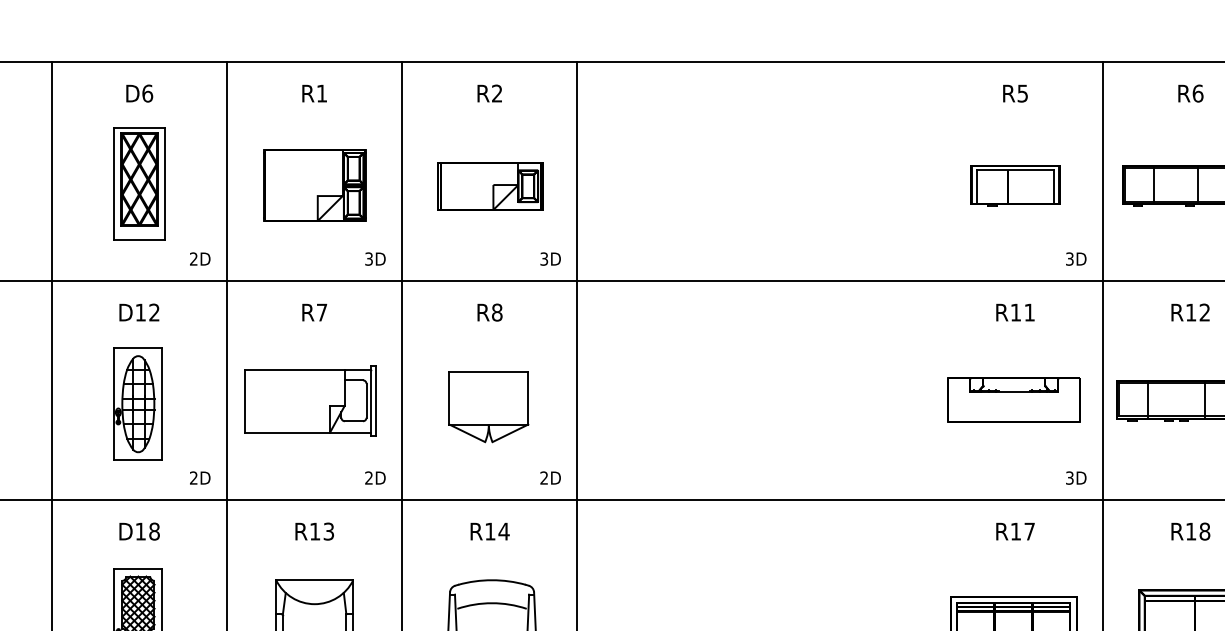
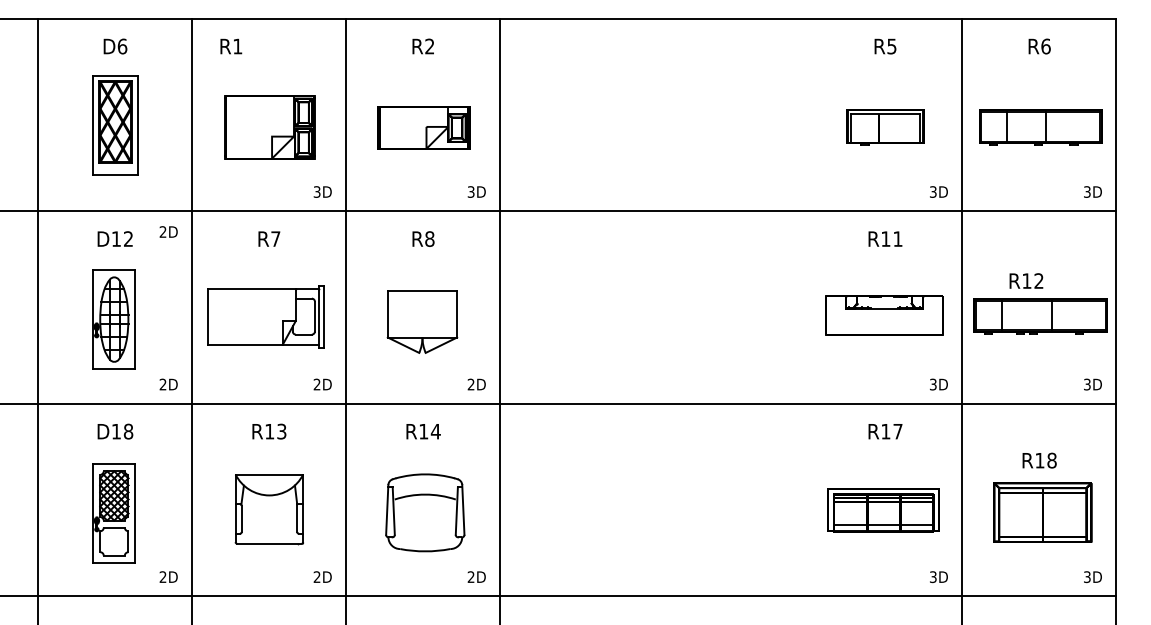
text: (314, 93) -> (231, 46), moved
text: (199, 258) -> (168, 231), moved
text: (1190, 311) -> (1026, 280), moved
text: (1190, 531) -> (1039, 460), moved

